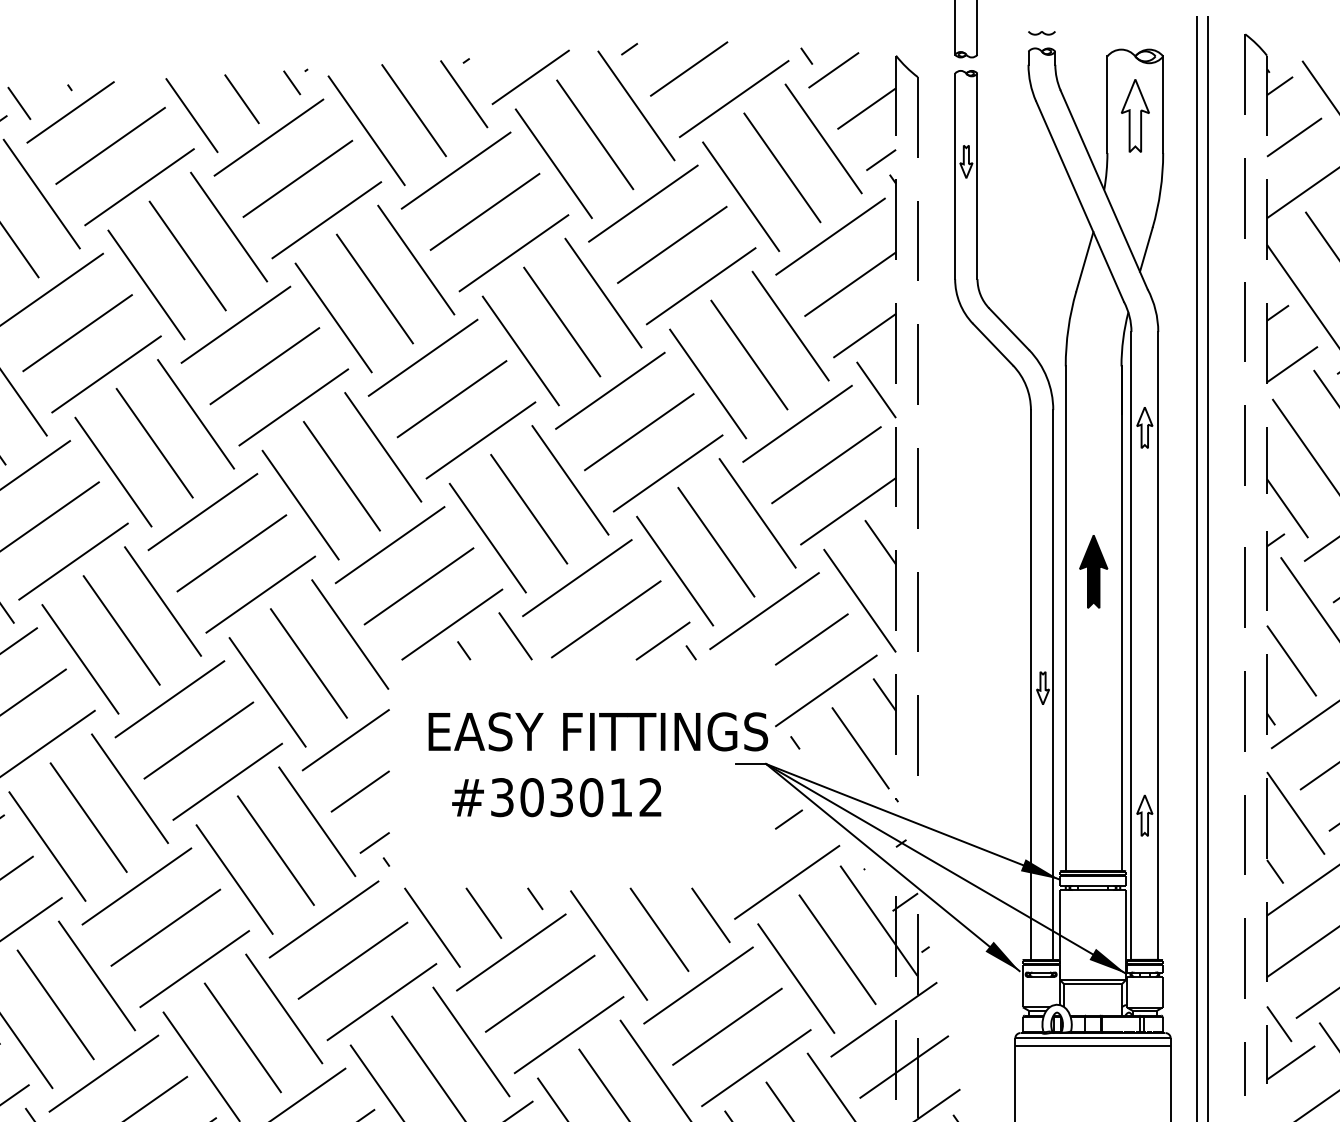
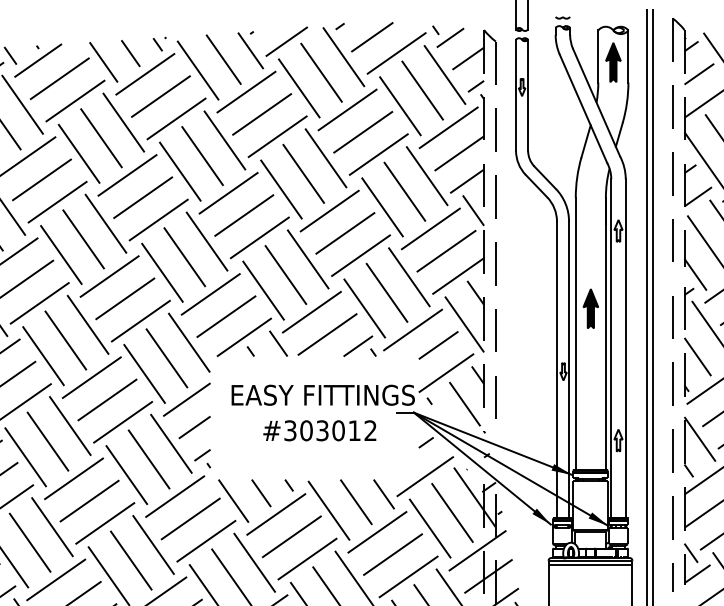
fill: (1133, 115) -> (612, 62), added
text: (556, 797) -> (319, 430), moved

